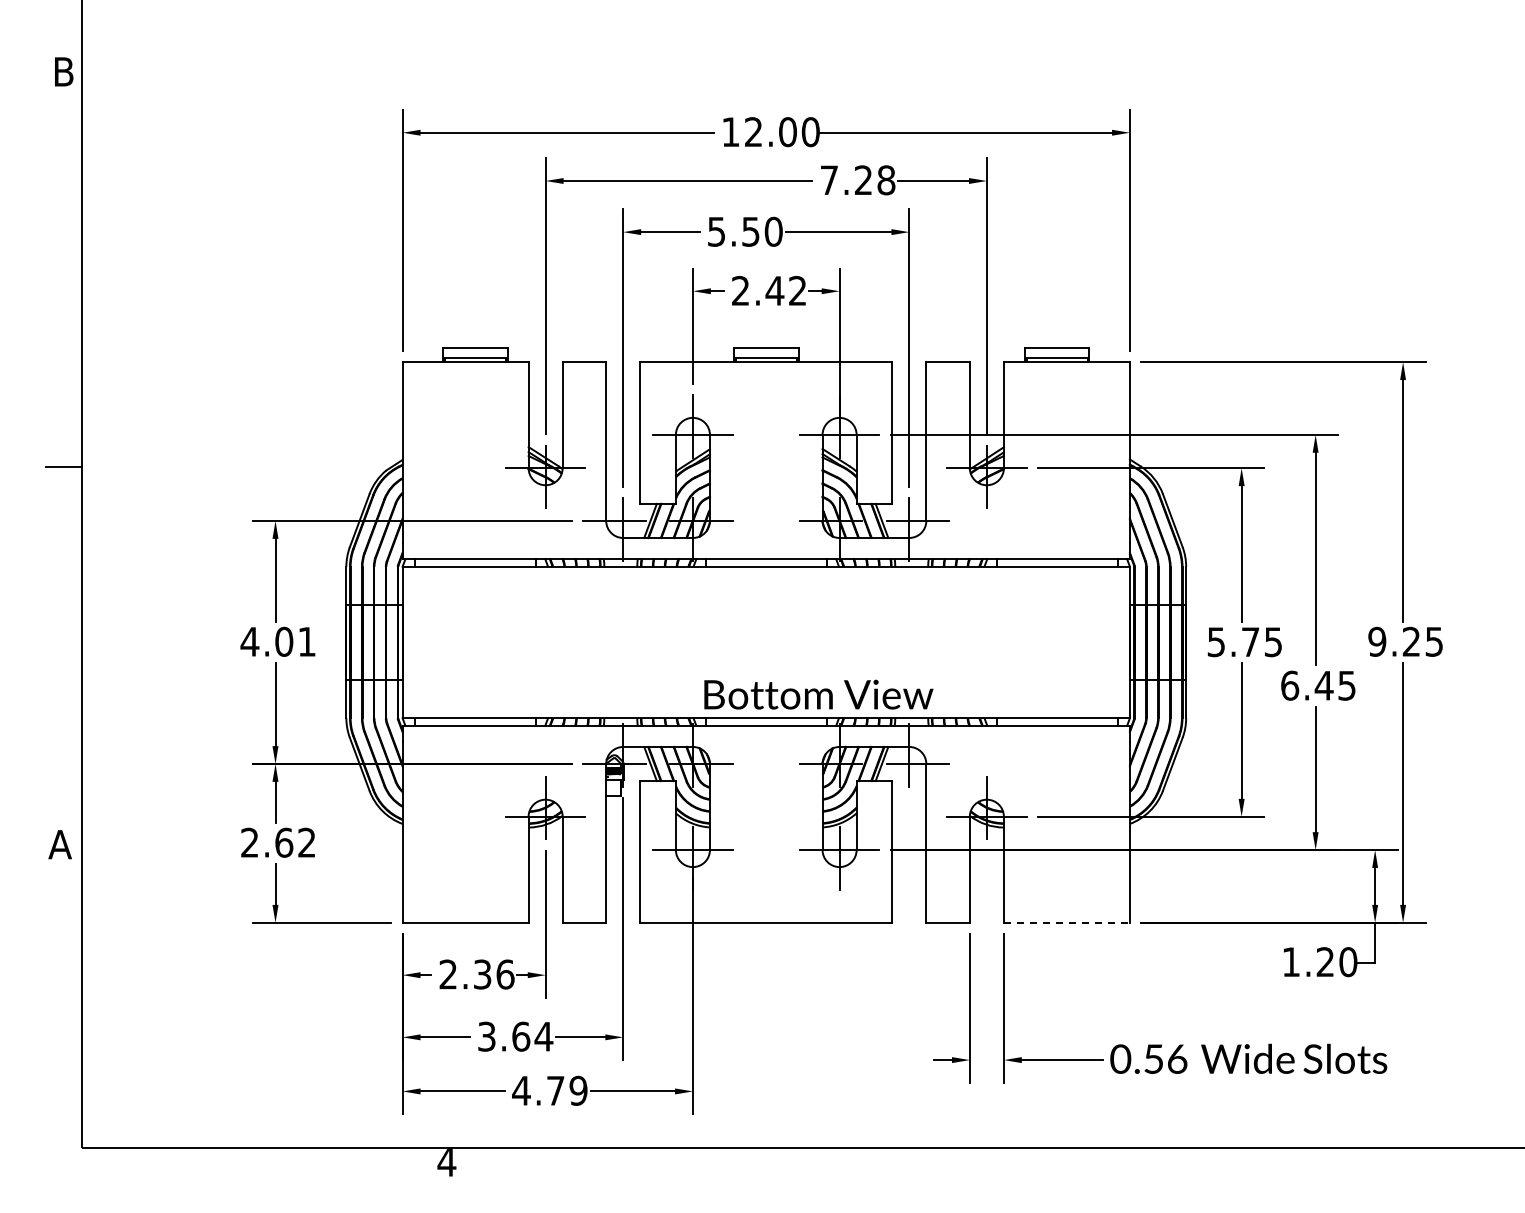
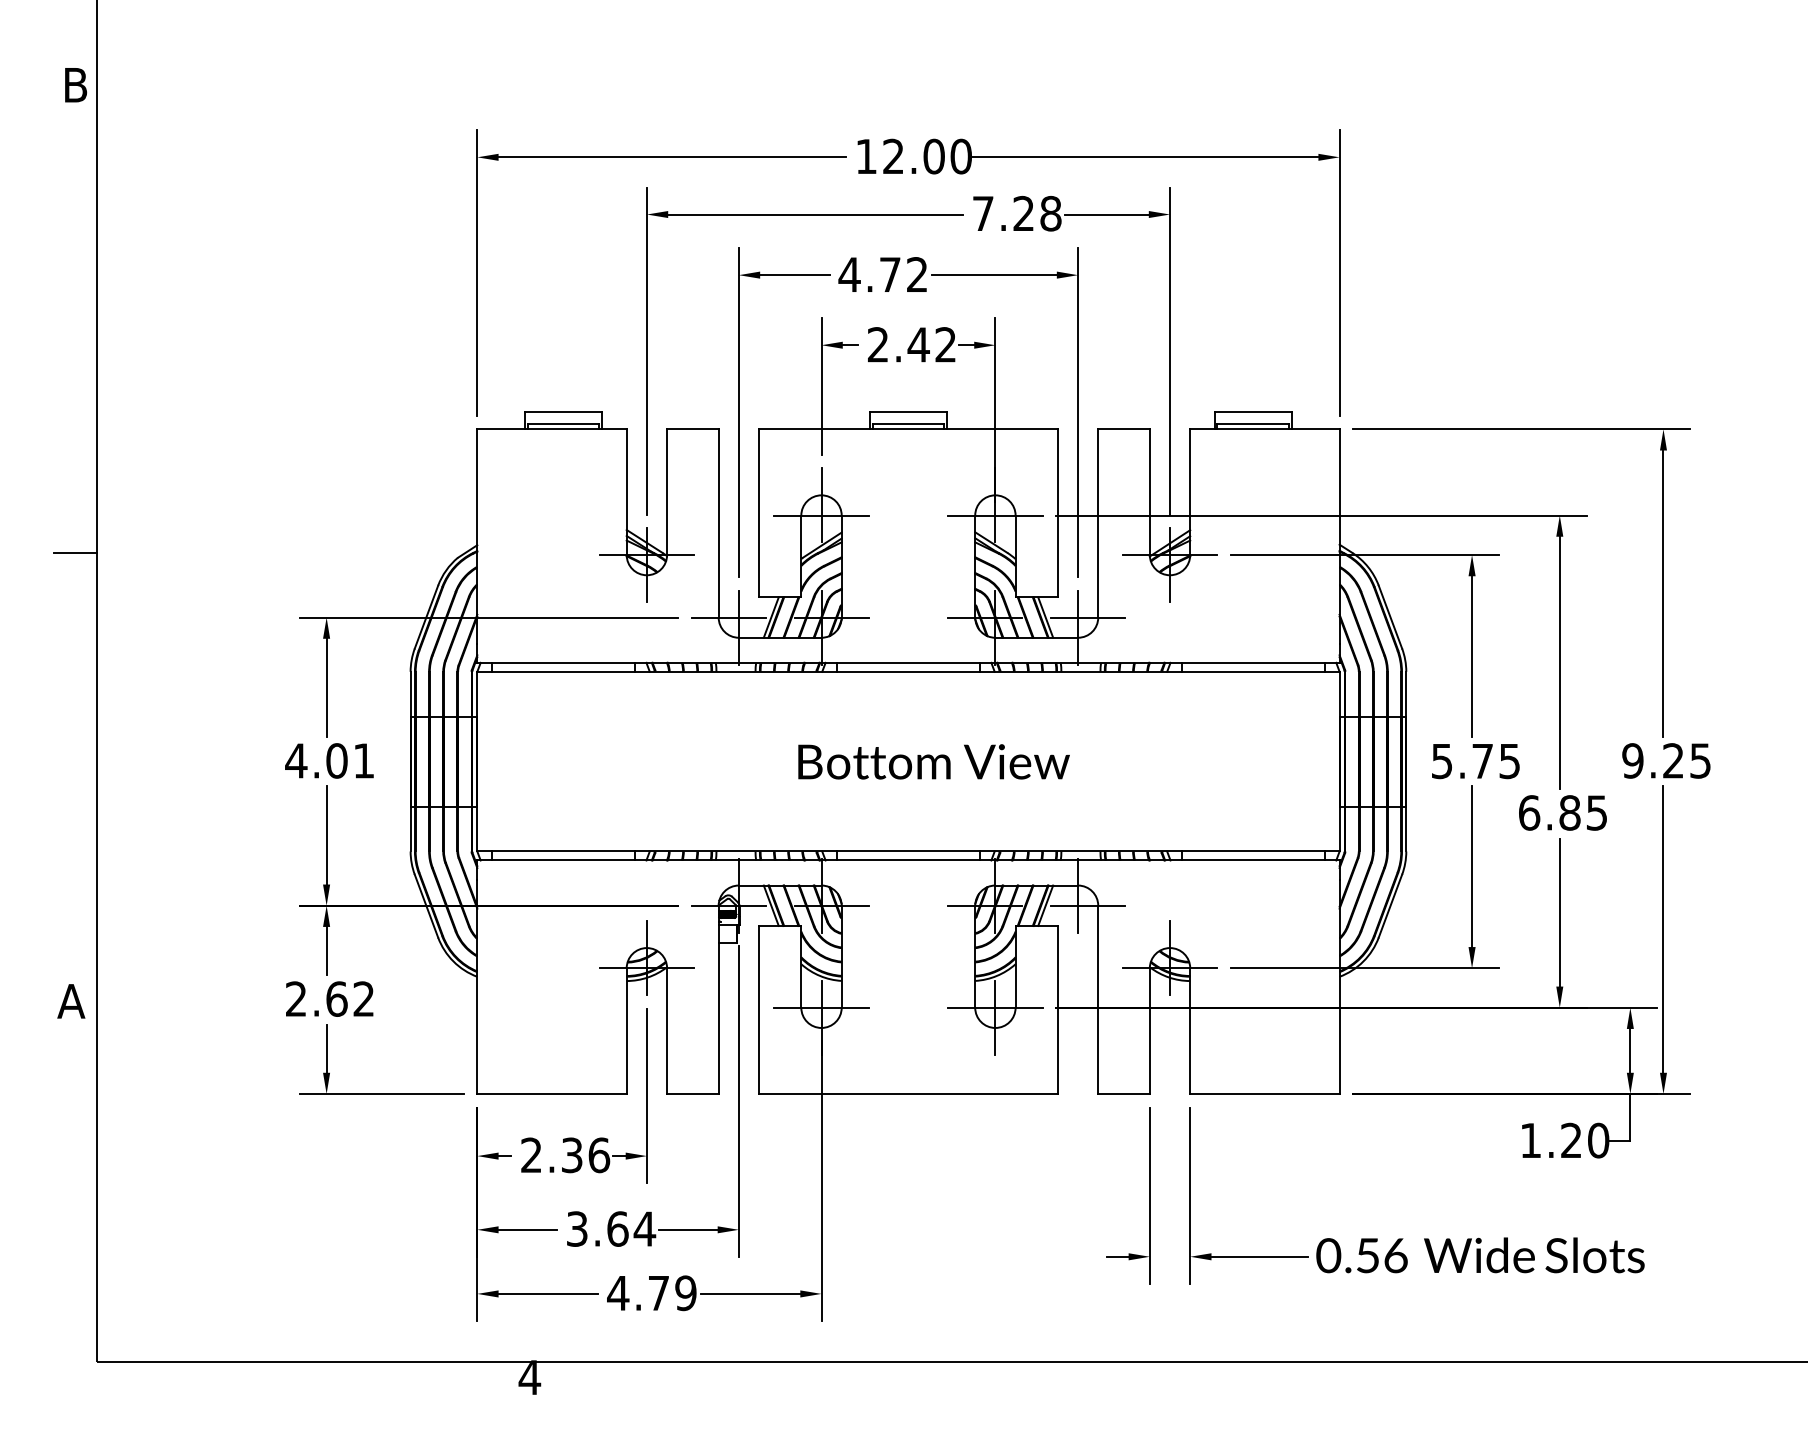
text: (744, 231) -> (882, 274), 5.50 -> 4.72
text: (1323, 685) -> (1569, 812), 6.45 -> 6.85
text: (818, 694) -> (933, 761), moved
line: (1067, 922) -> (1265, 1093), dashed -> solid

